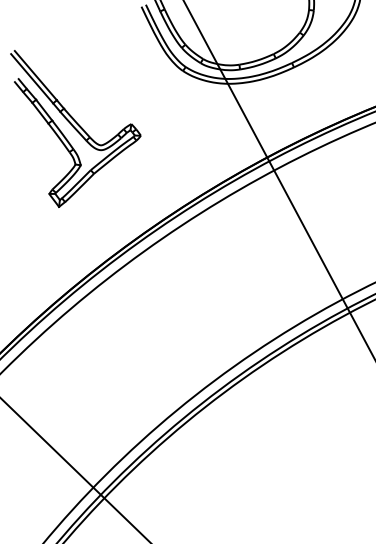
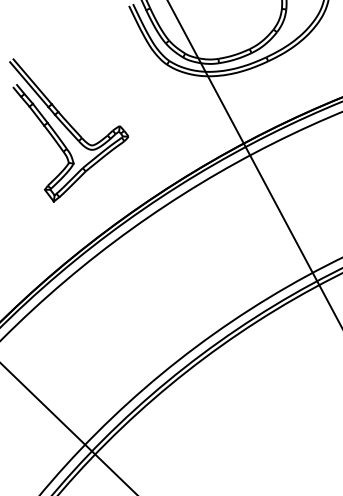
part: (75, 128) -> (68, 130), moved

